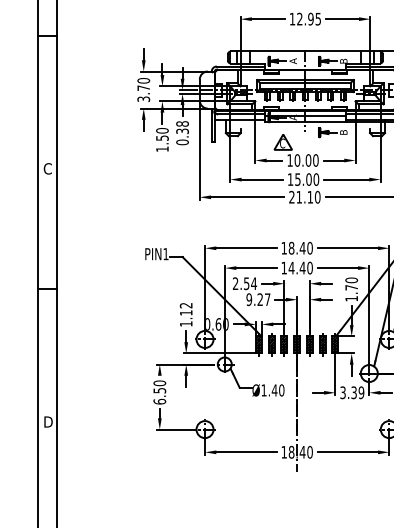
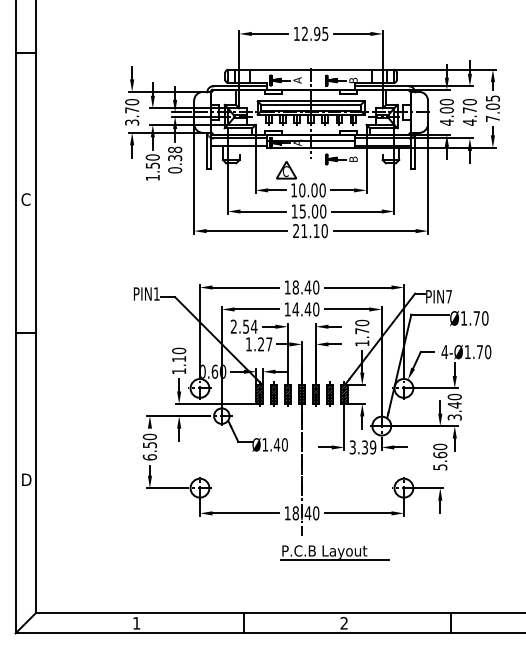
text: (248, 299) -> (248, 344), 9.27 -> 1.27
text: (186, 305) -> (179, 350), 1.12 -> 1.10
part: (326, 487) -> (334, 552), added

